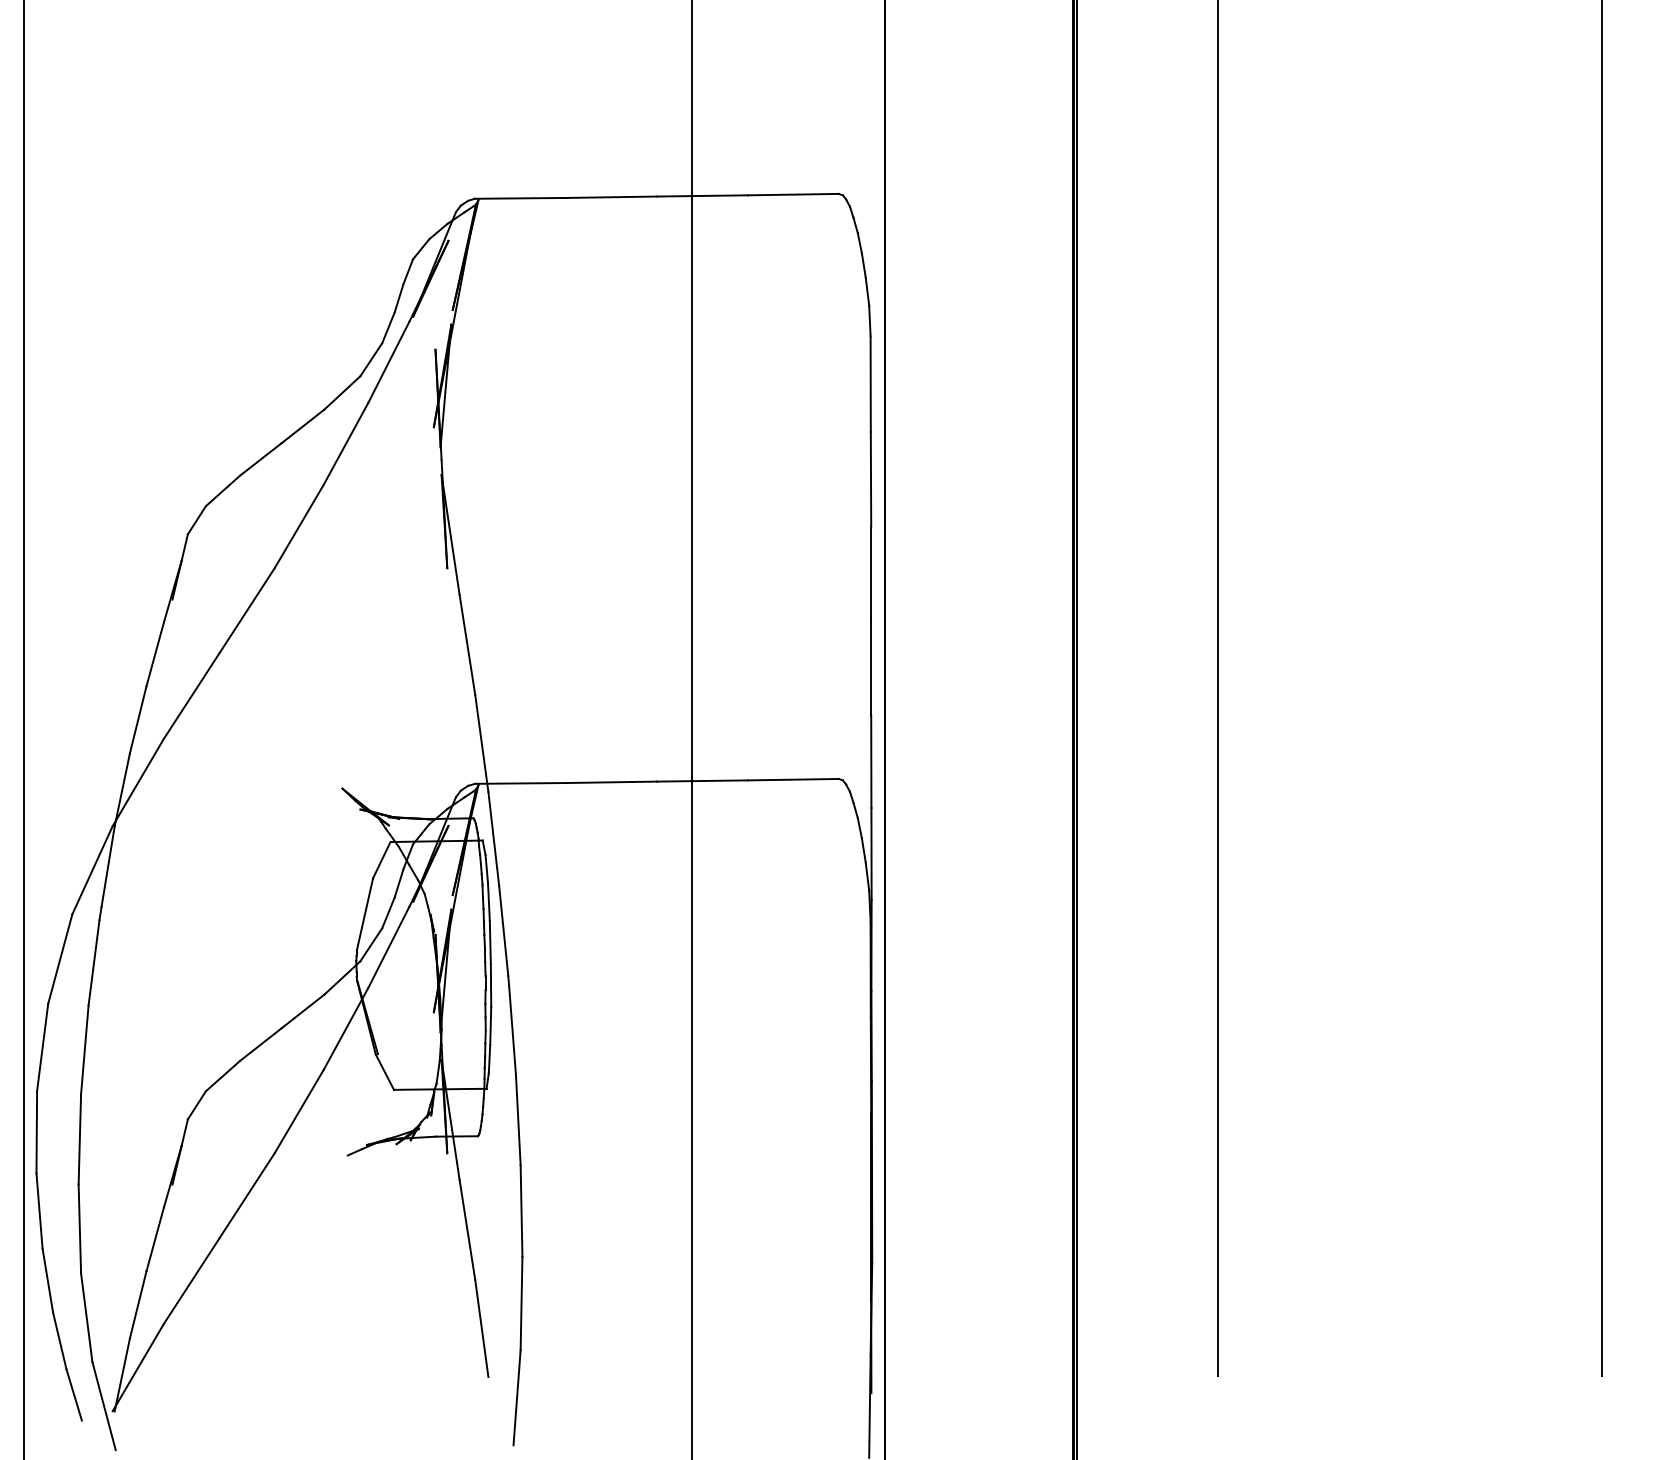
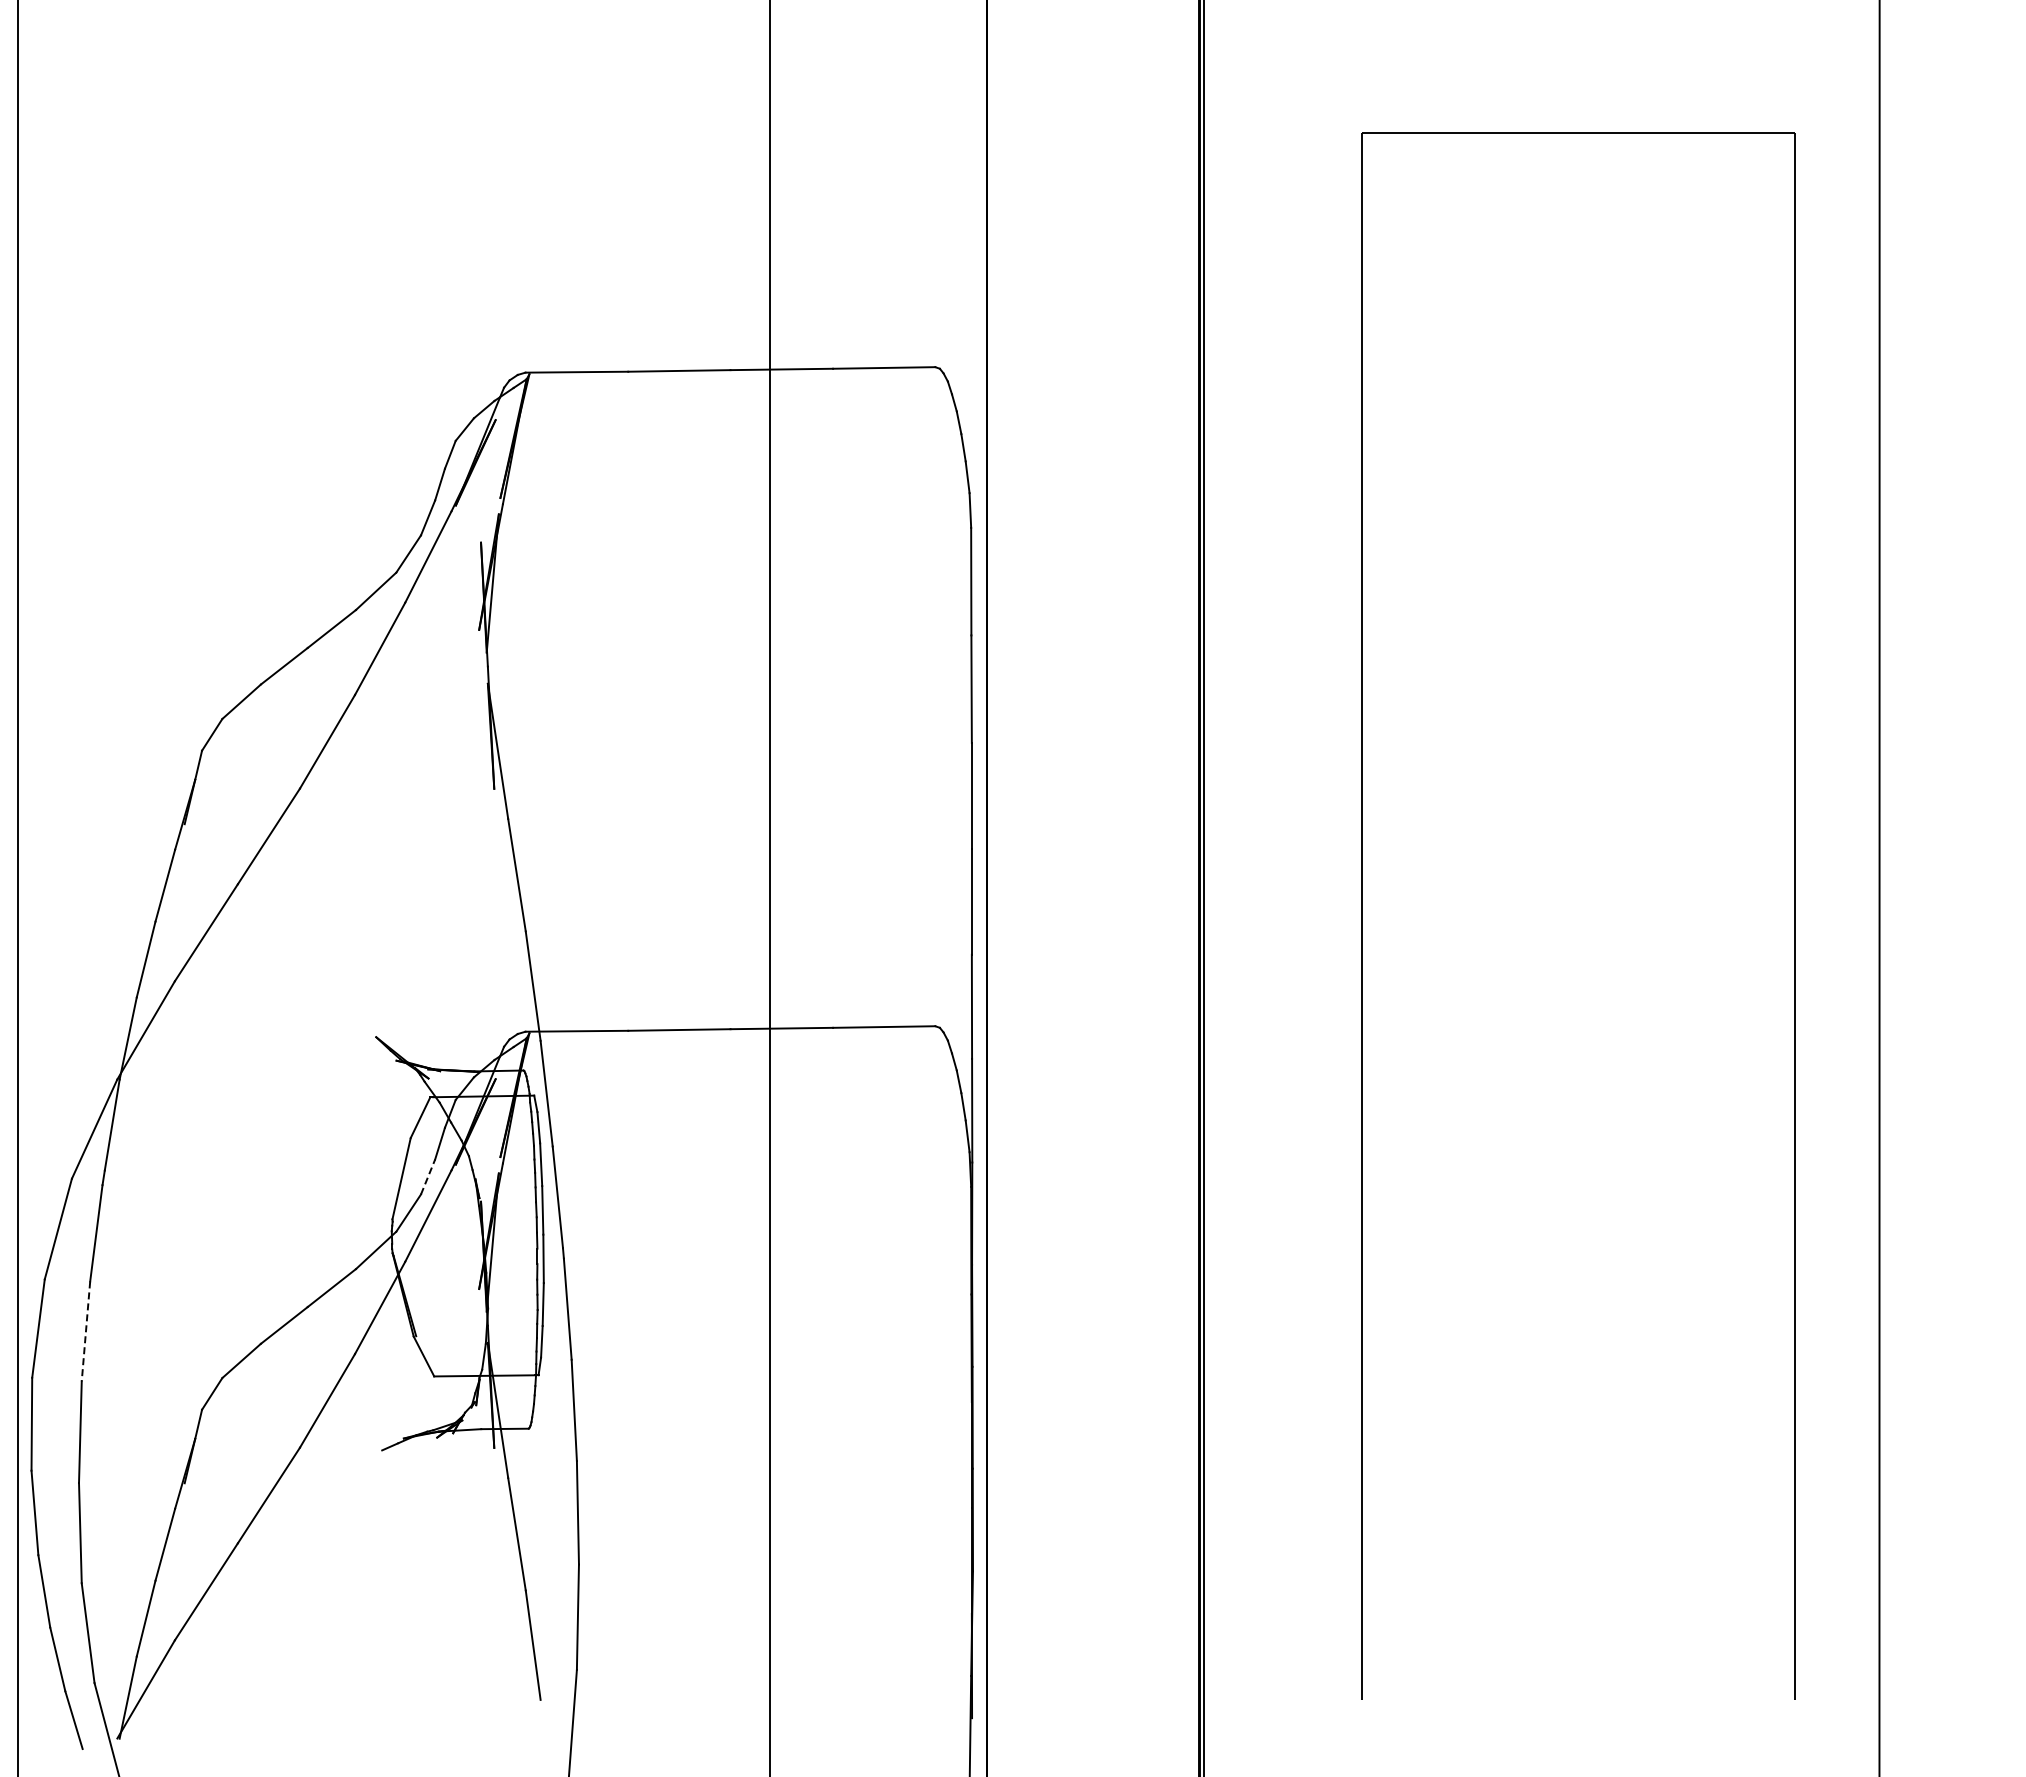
line: (388, 913) -> (428, 1177), solid -> dashed
line: (84, 1049) -> (85, 1331), solid -> dashed

